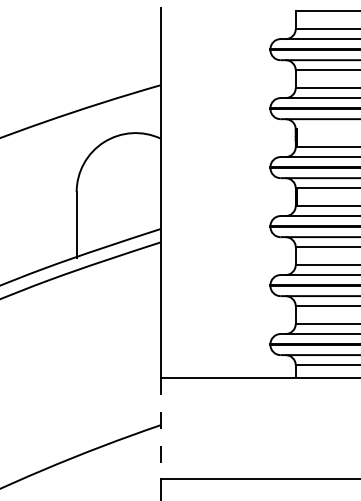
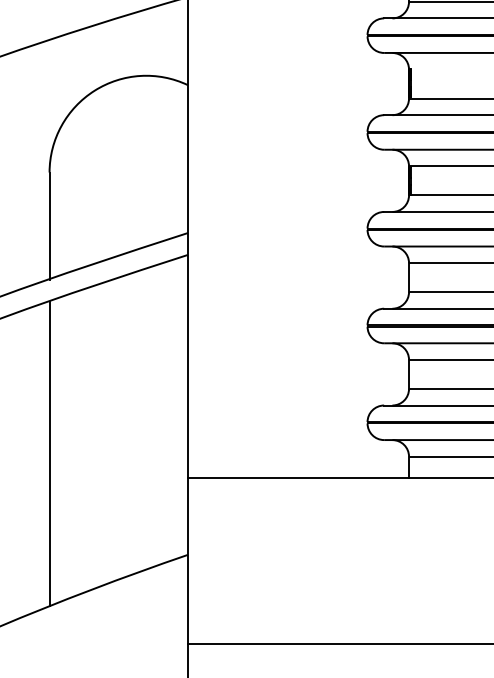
line: (76, 363) -> (49, 453), added
line: (160, 428) -> (187, 560), dashed -> solid

